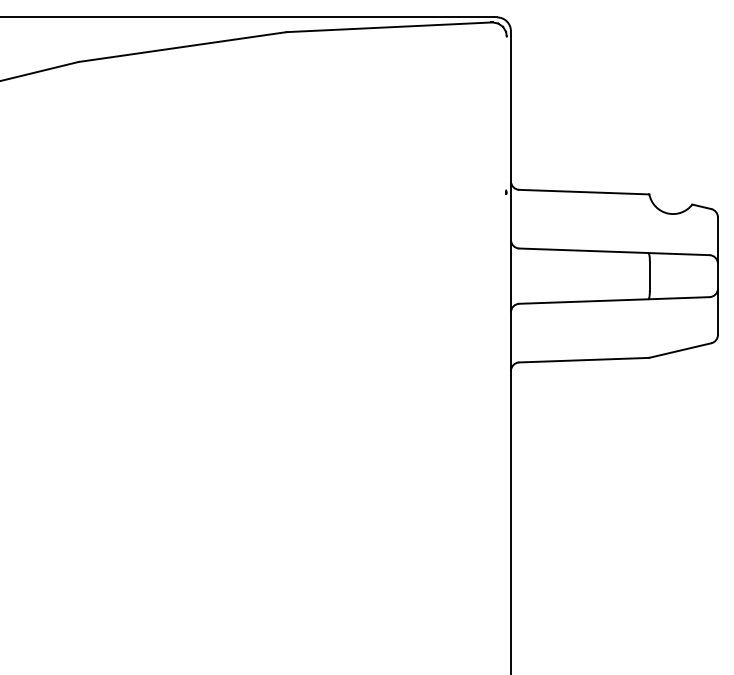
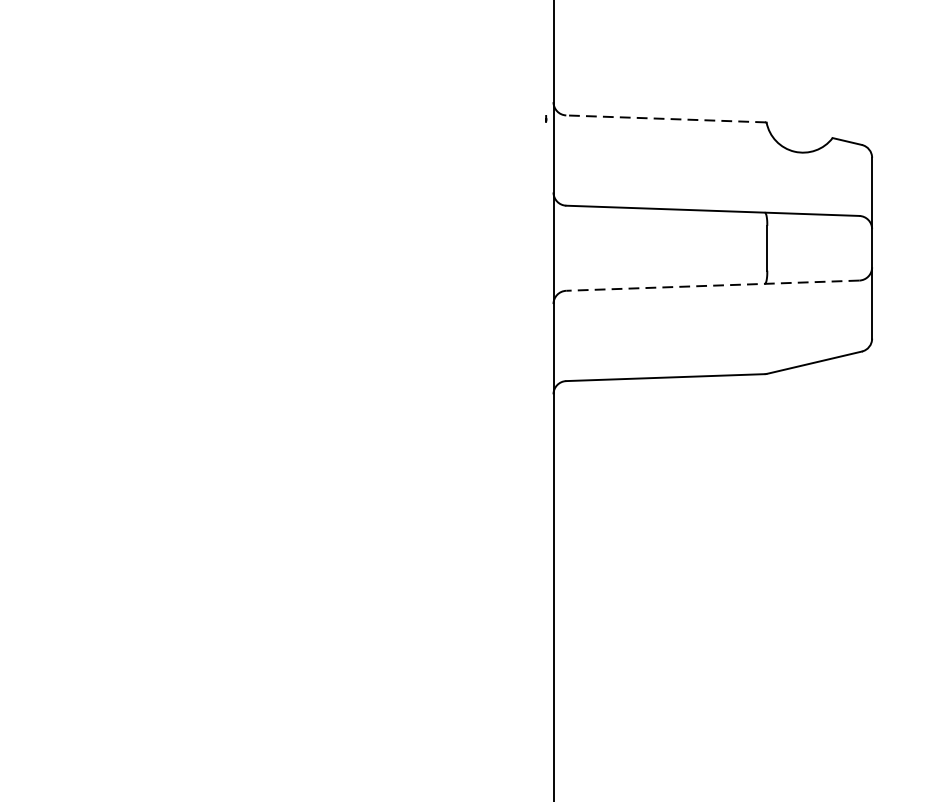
line: (584, 192) -> (666, 119), solid -> dashed
line: (613, 300) -> (711, 285), solid -> dashed

